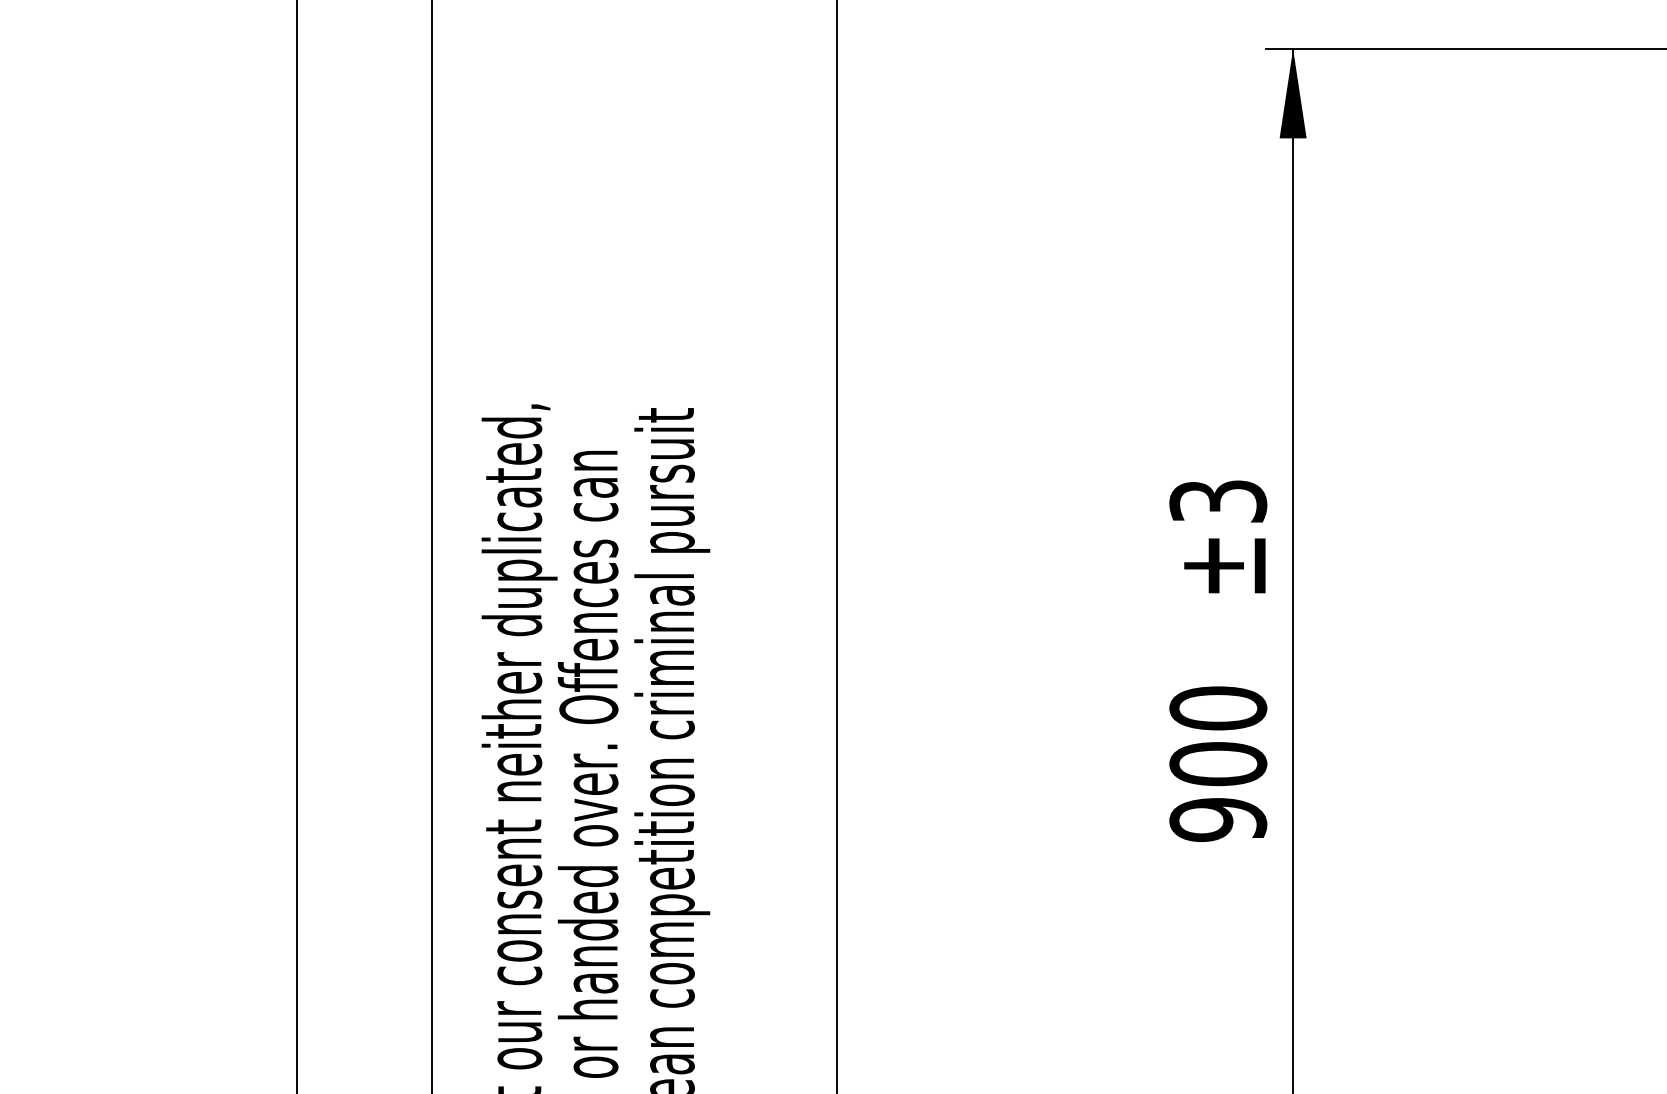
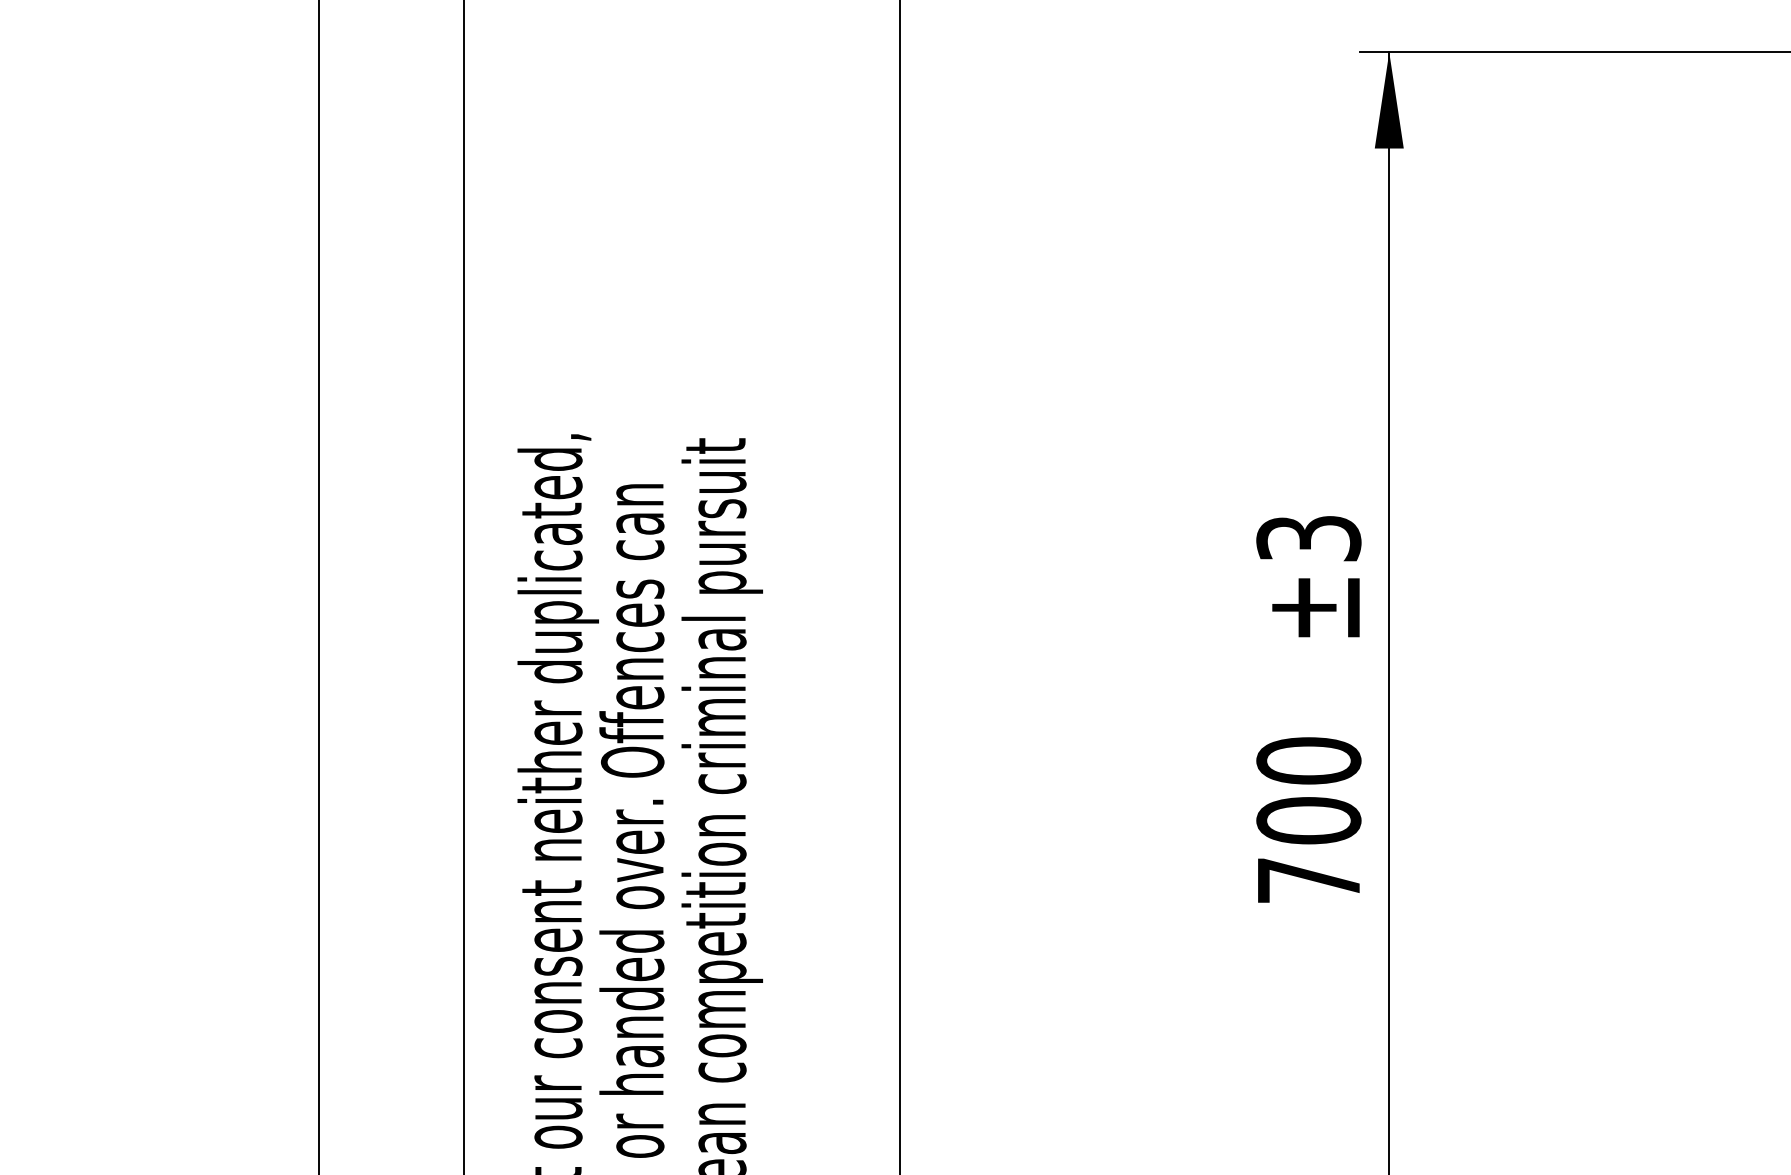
text: (1218, 820) -> (1309, 881), 900 -> 700

